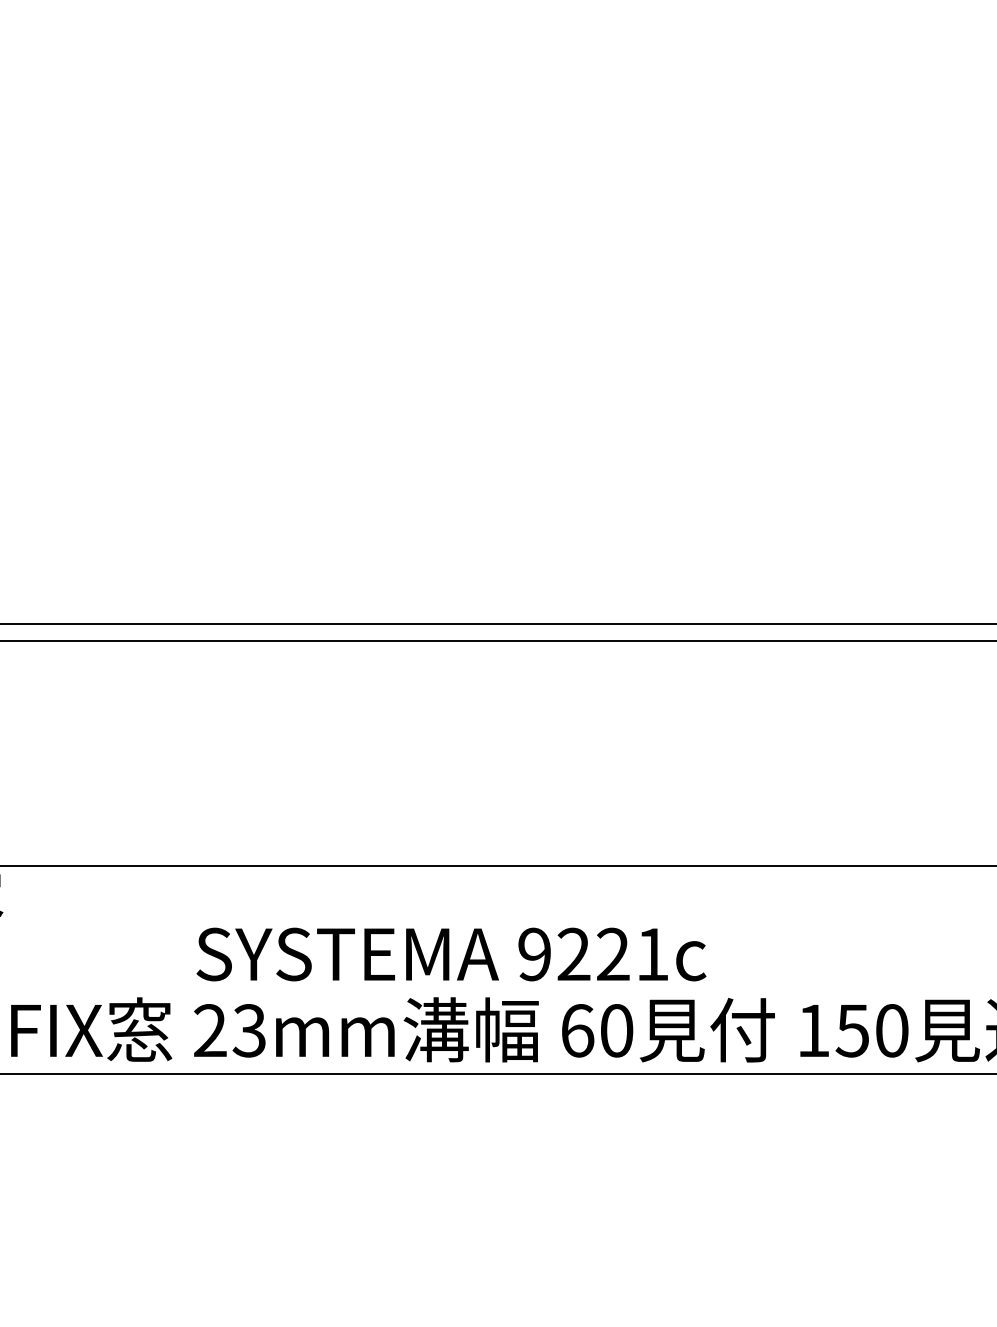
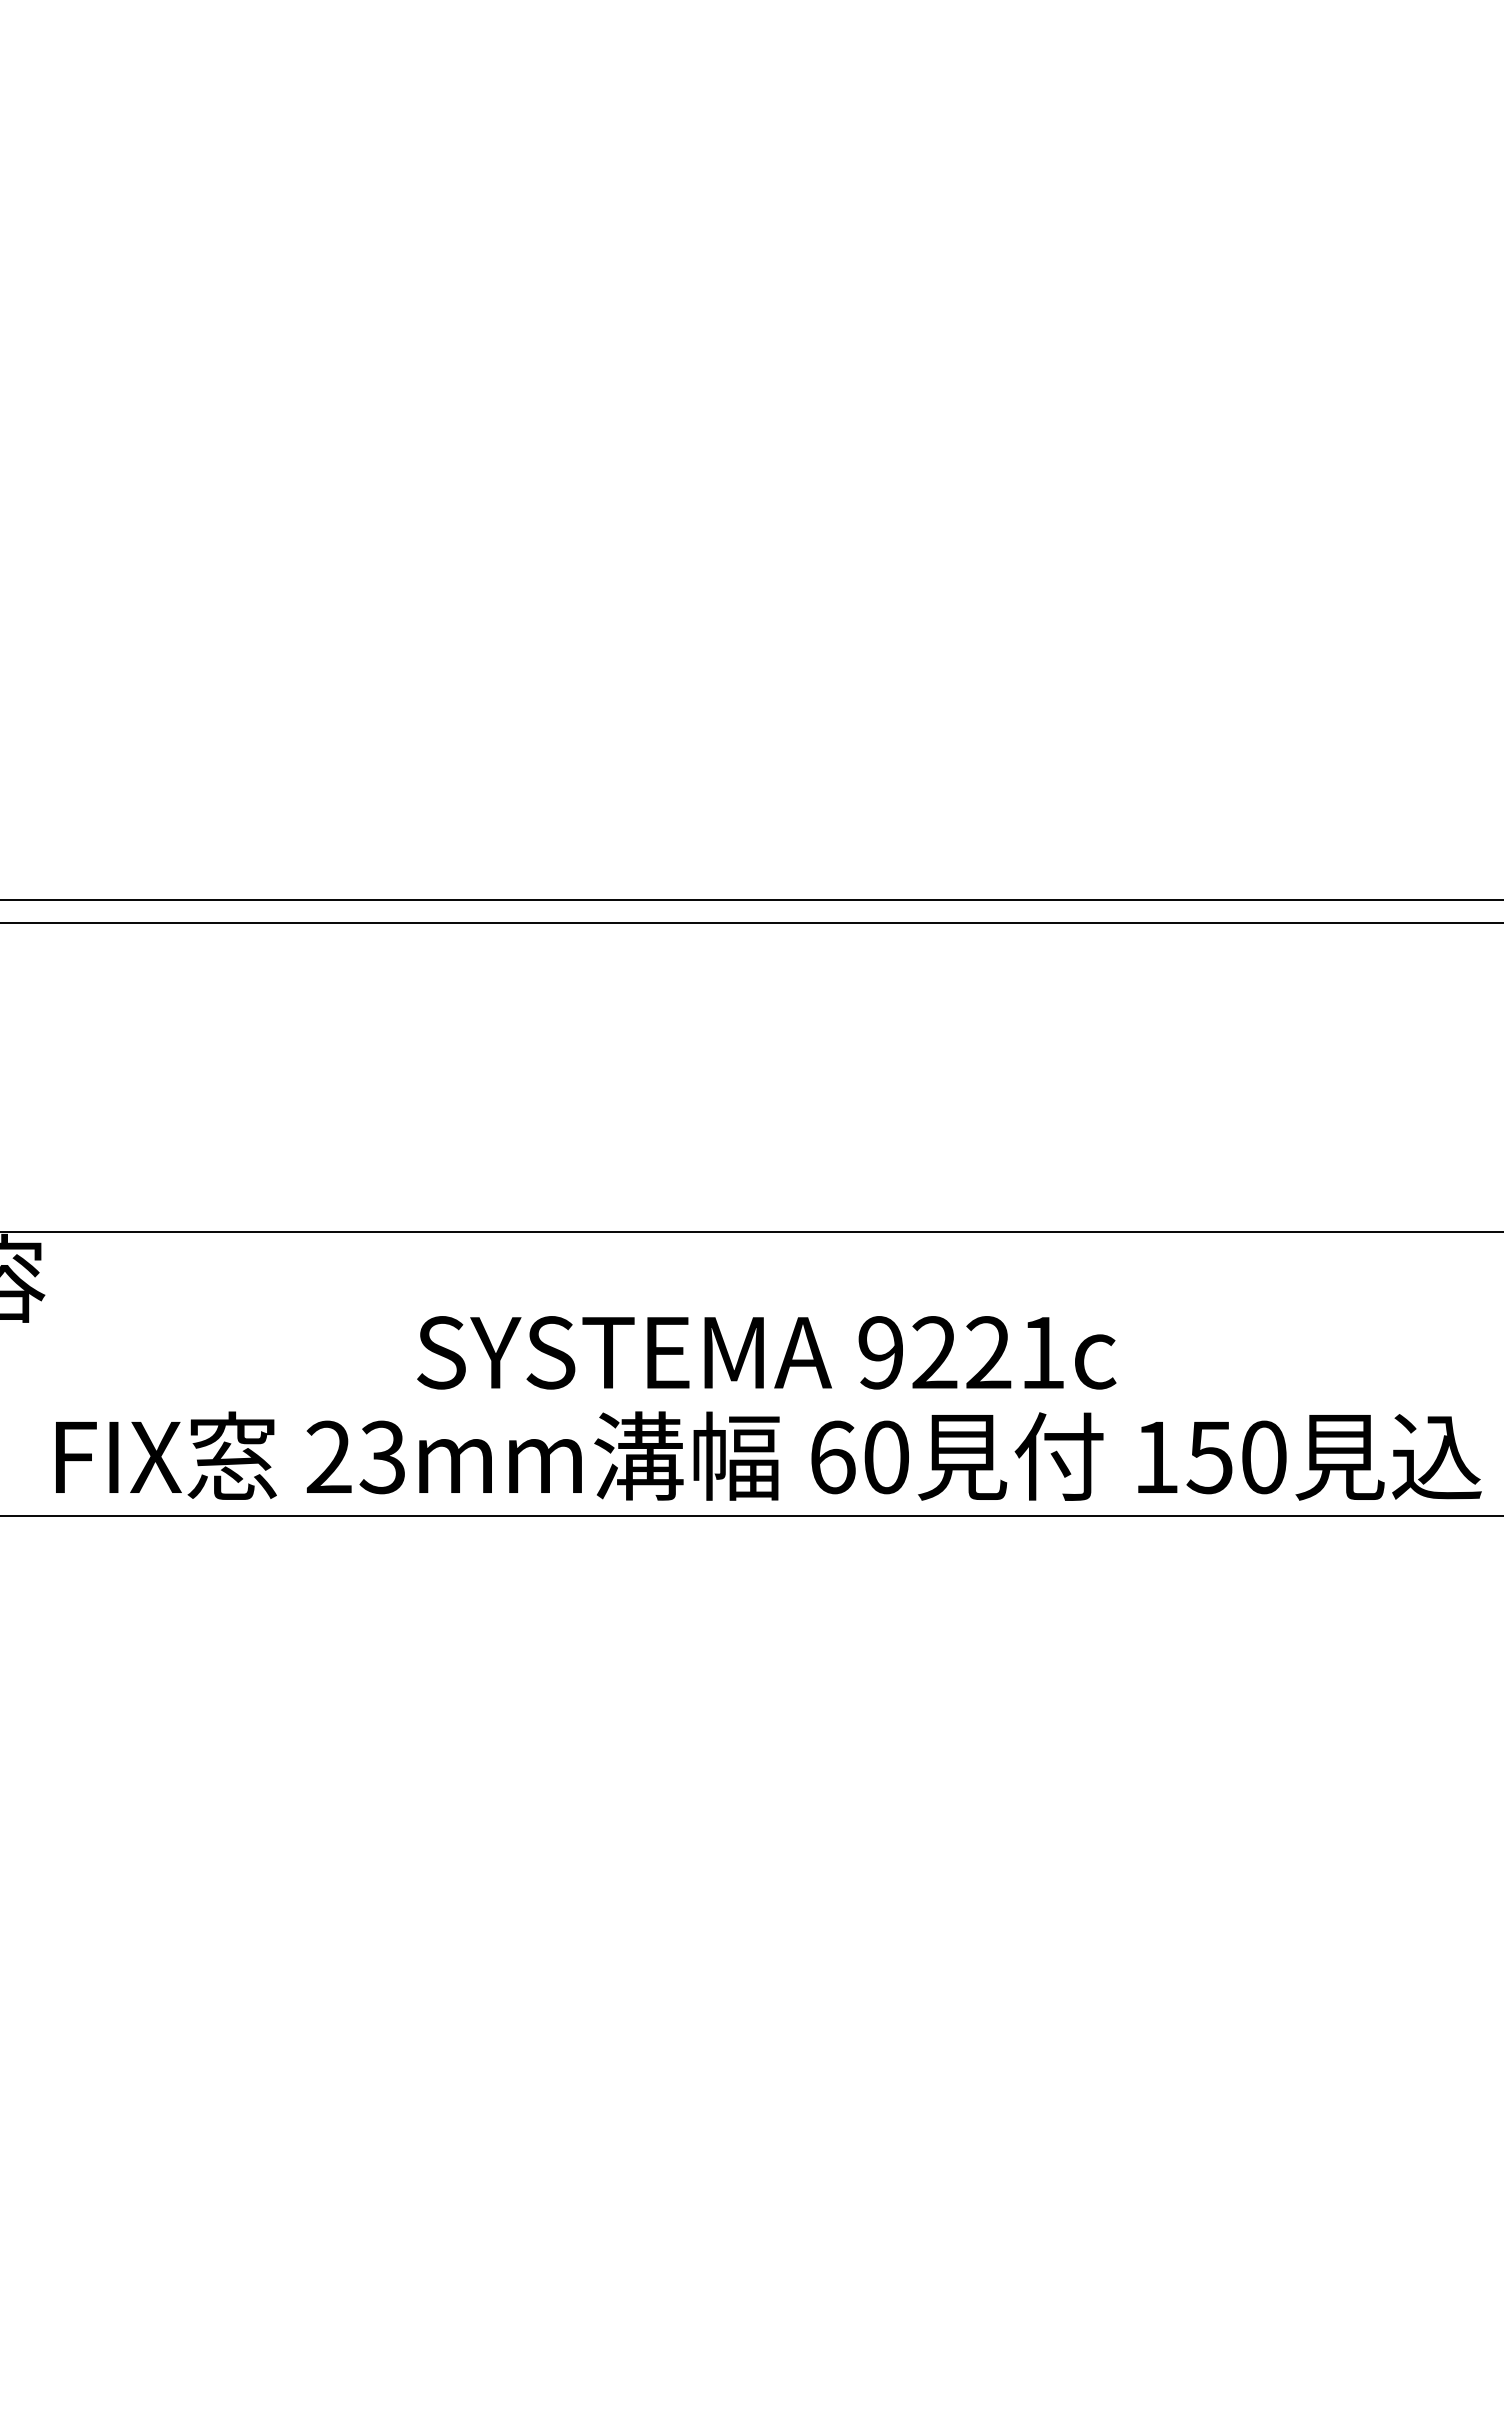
text: (451, 954) -> (766, 1352), moved

